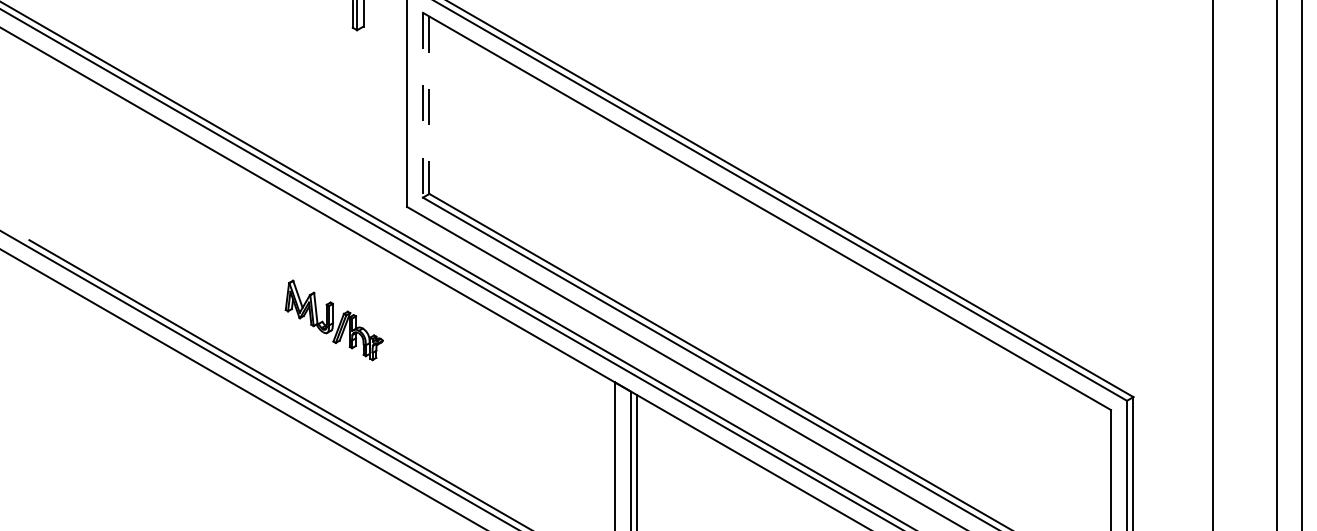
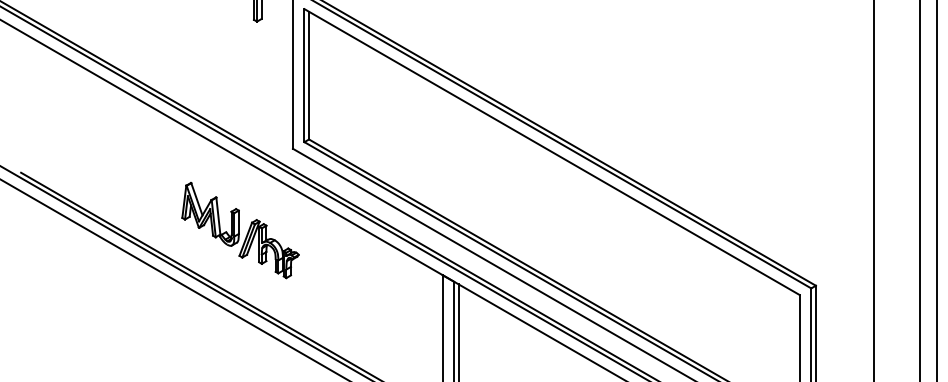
line: (423, 105) -> (304, 75), dashed -> solid
line: (429, 105) -> (309, 75), dashed -> solid
part: (334, 320) -> (240, 230), size x1.67

